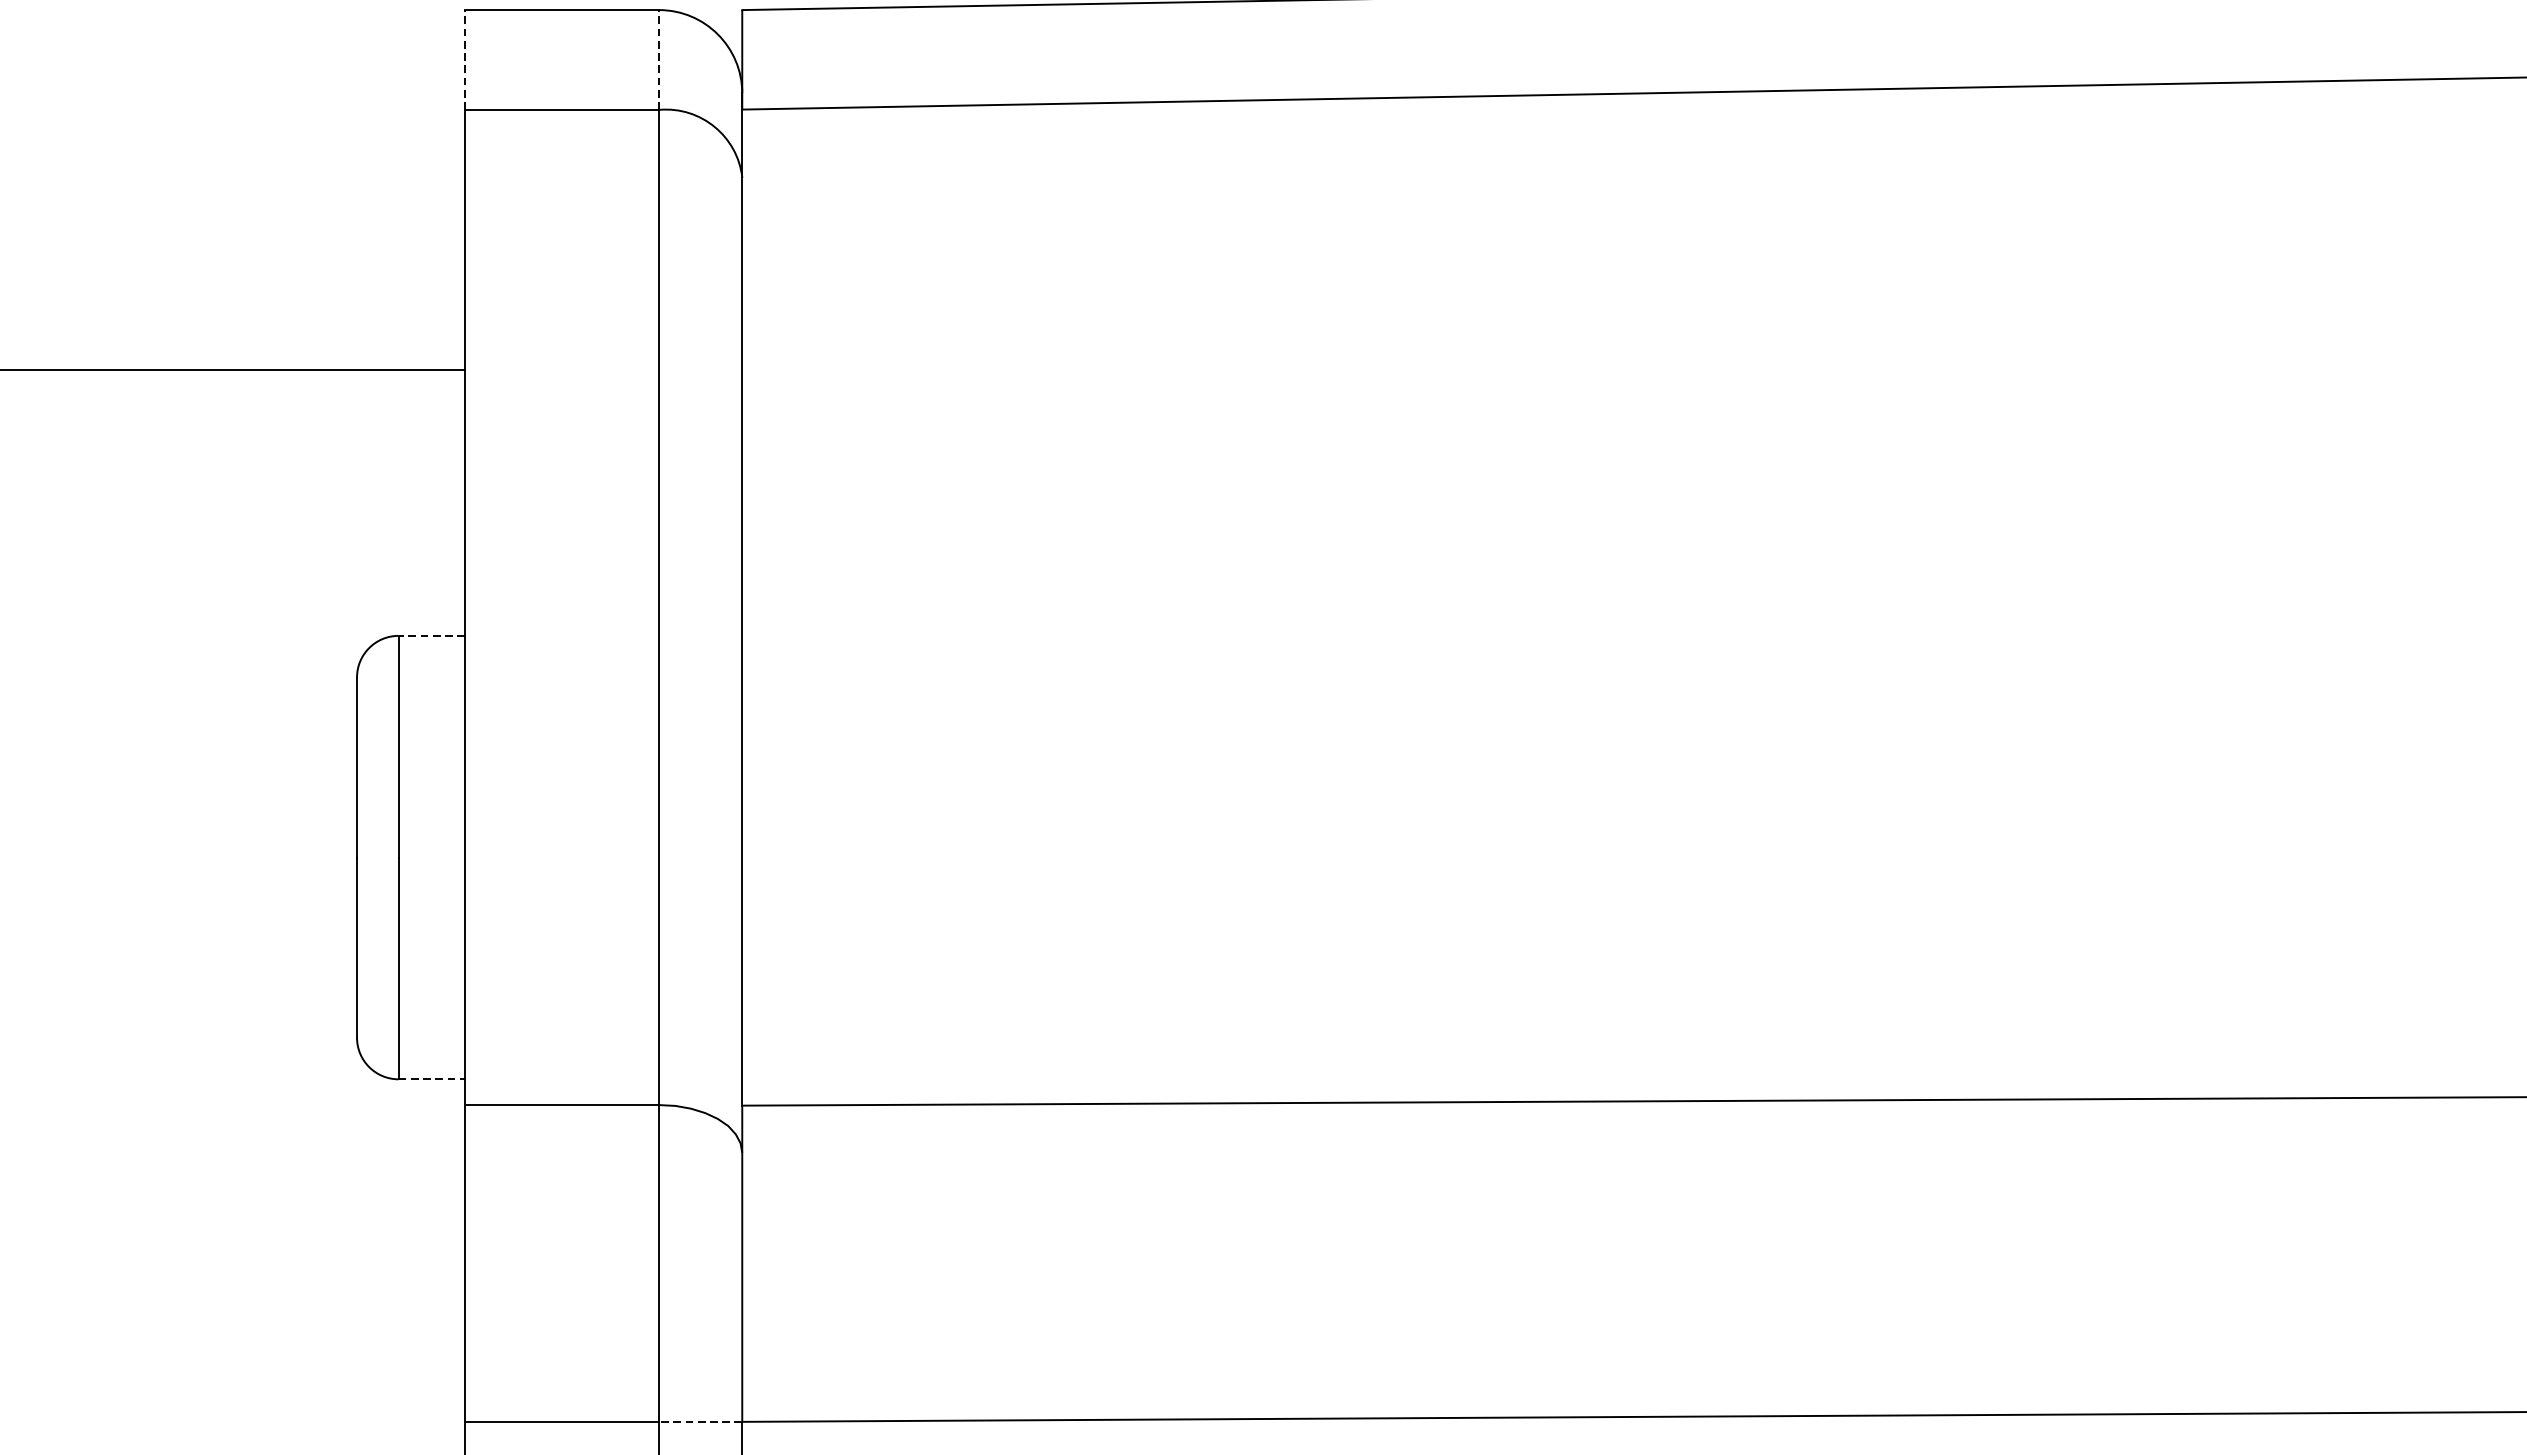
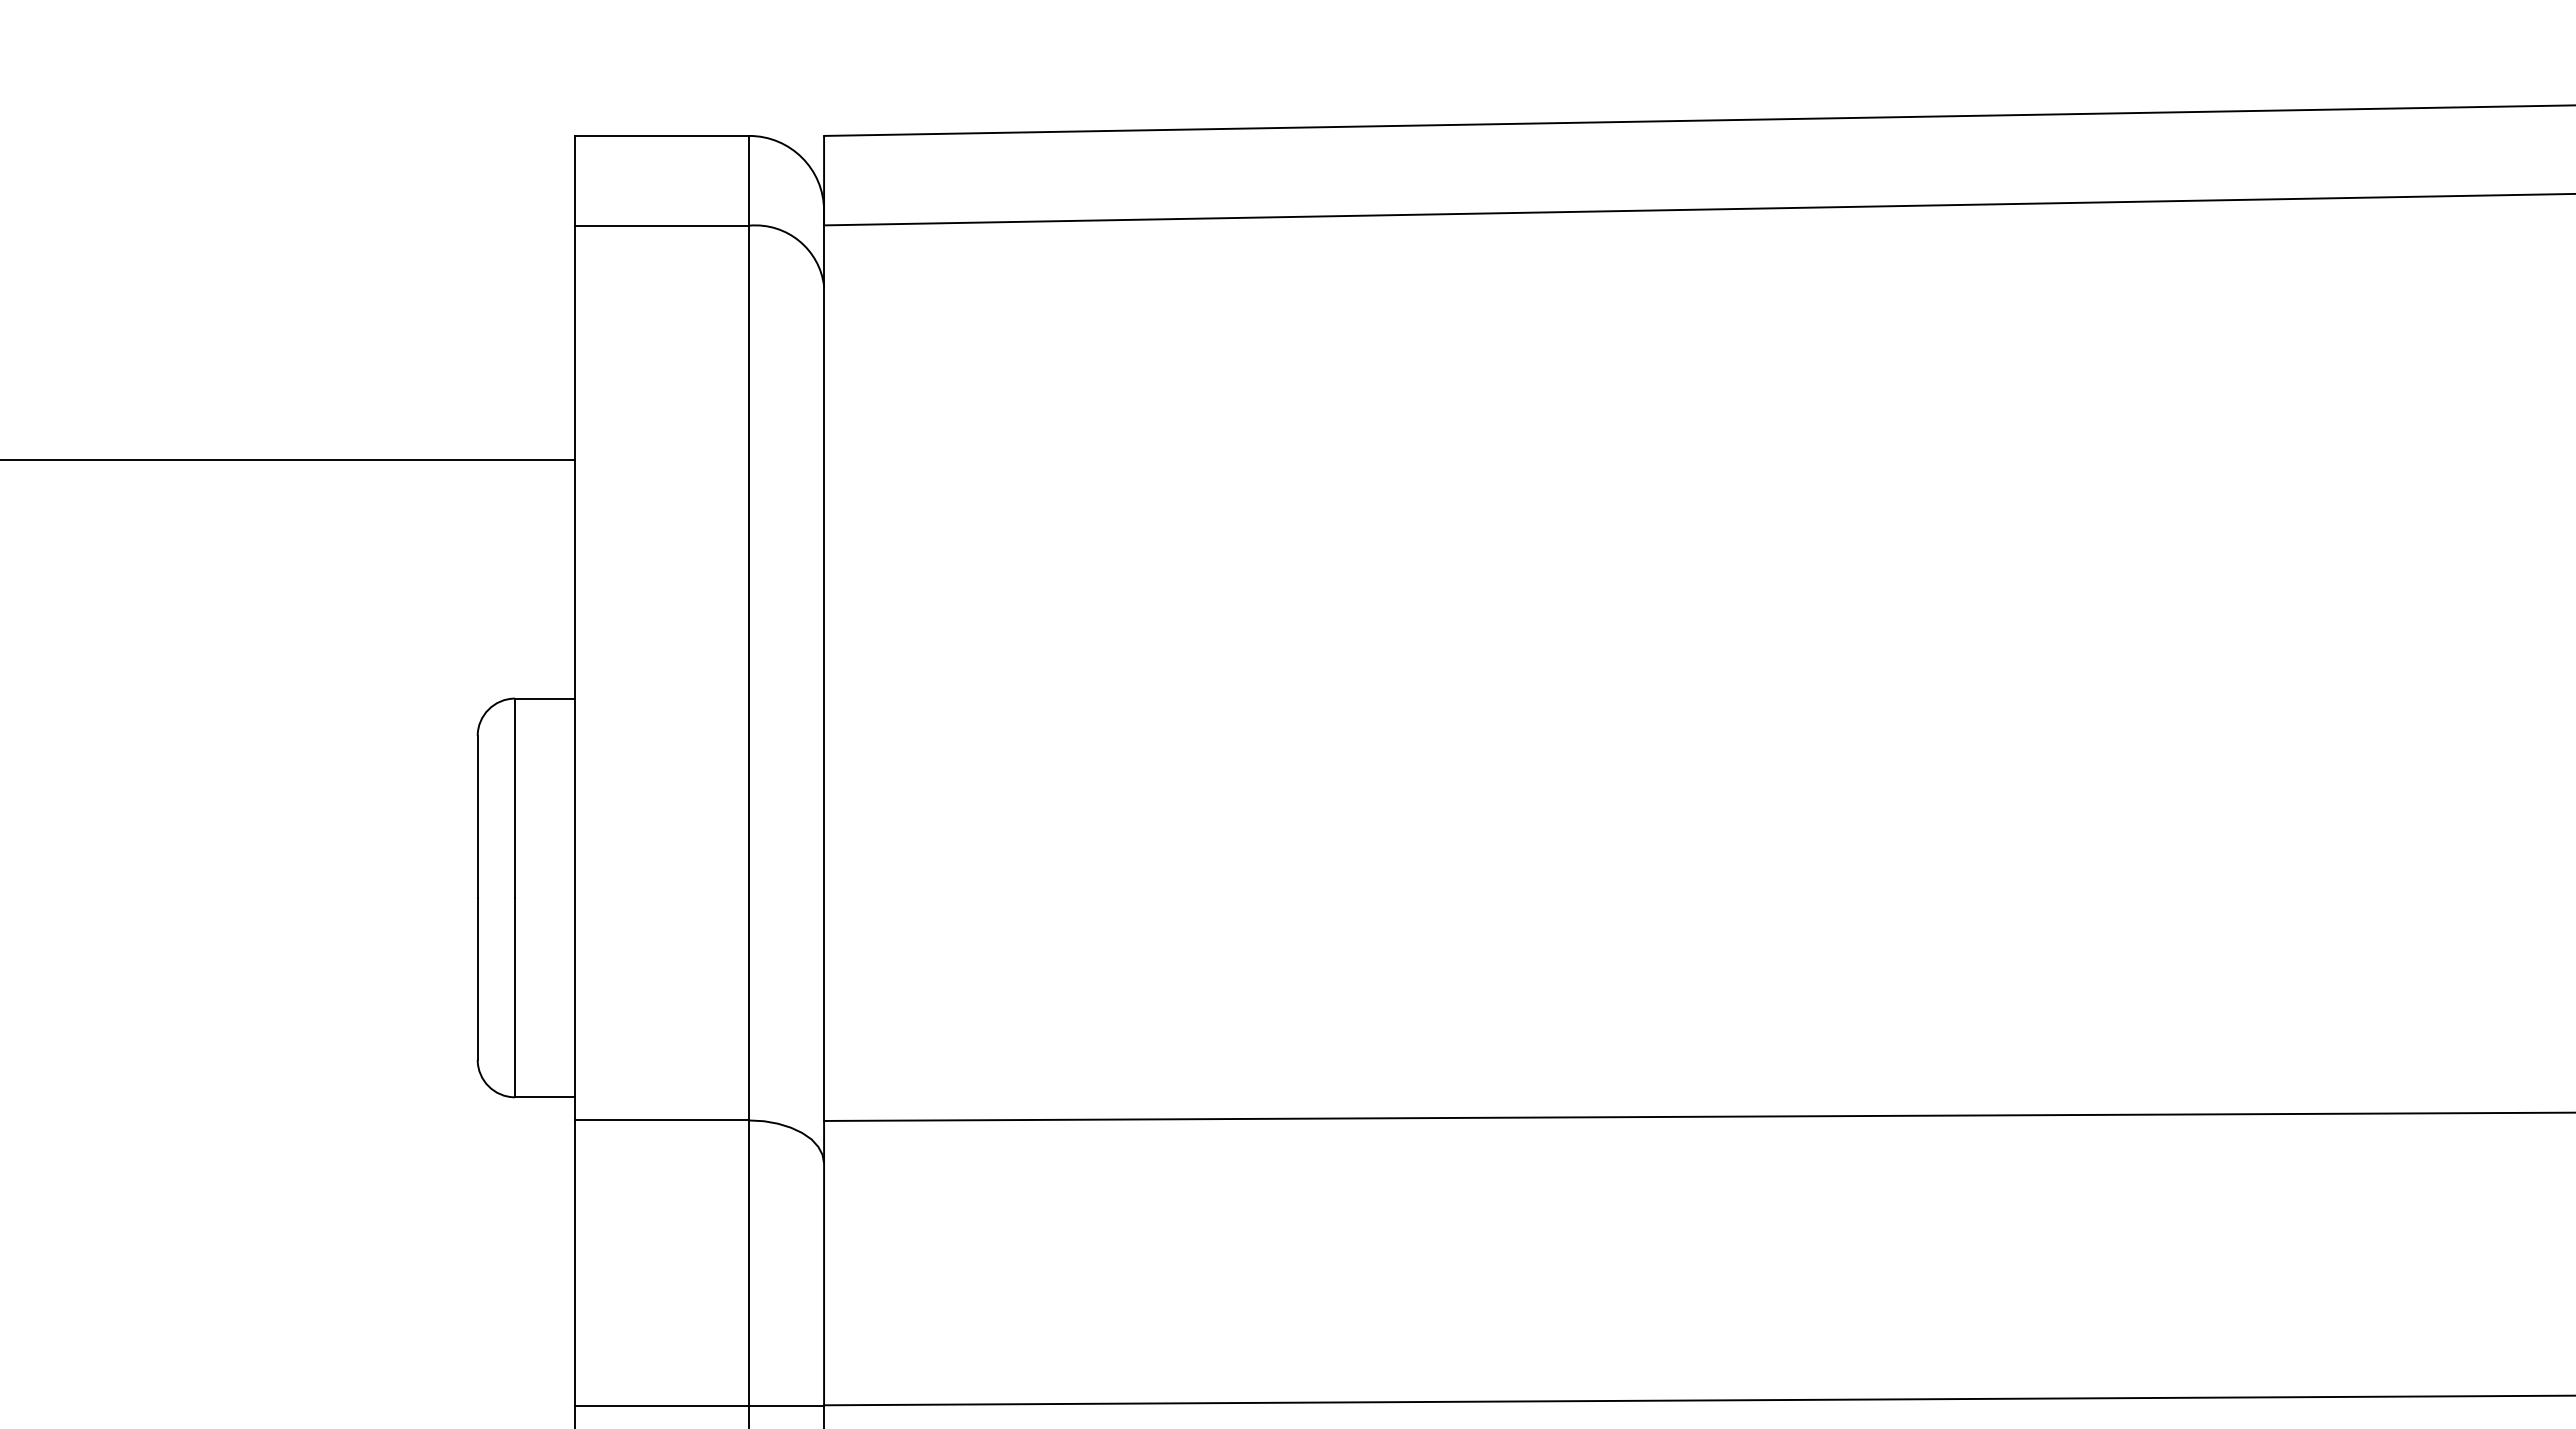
line: (464, 59) -> (574, 180), dashed -> solid
line: (659, 59) -> (749, 180), dashed -> solid
line: (431, 635) -> (544, 698), dashed -> solid
line: (431, 1079) -> (544, 1097), dashed -> solid
line: (700, 1422) -> (786, 1405), dashed -> solid

